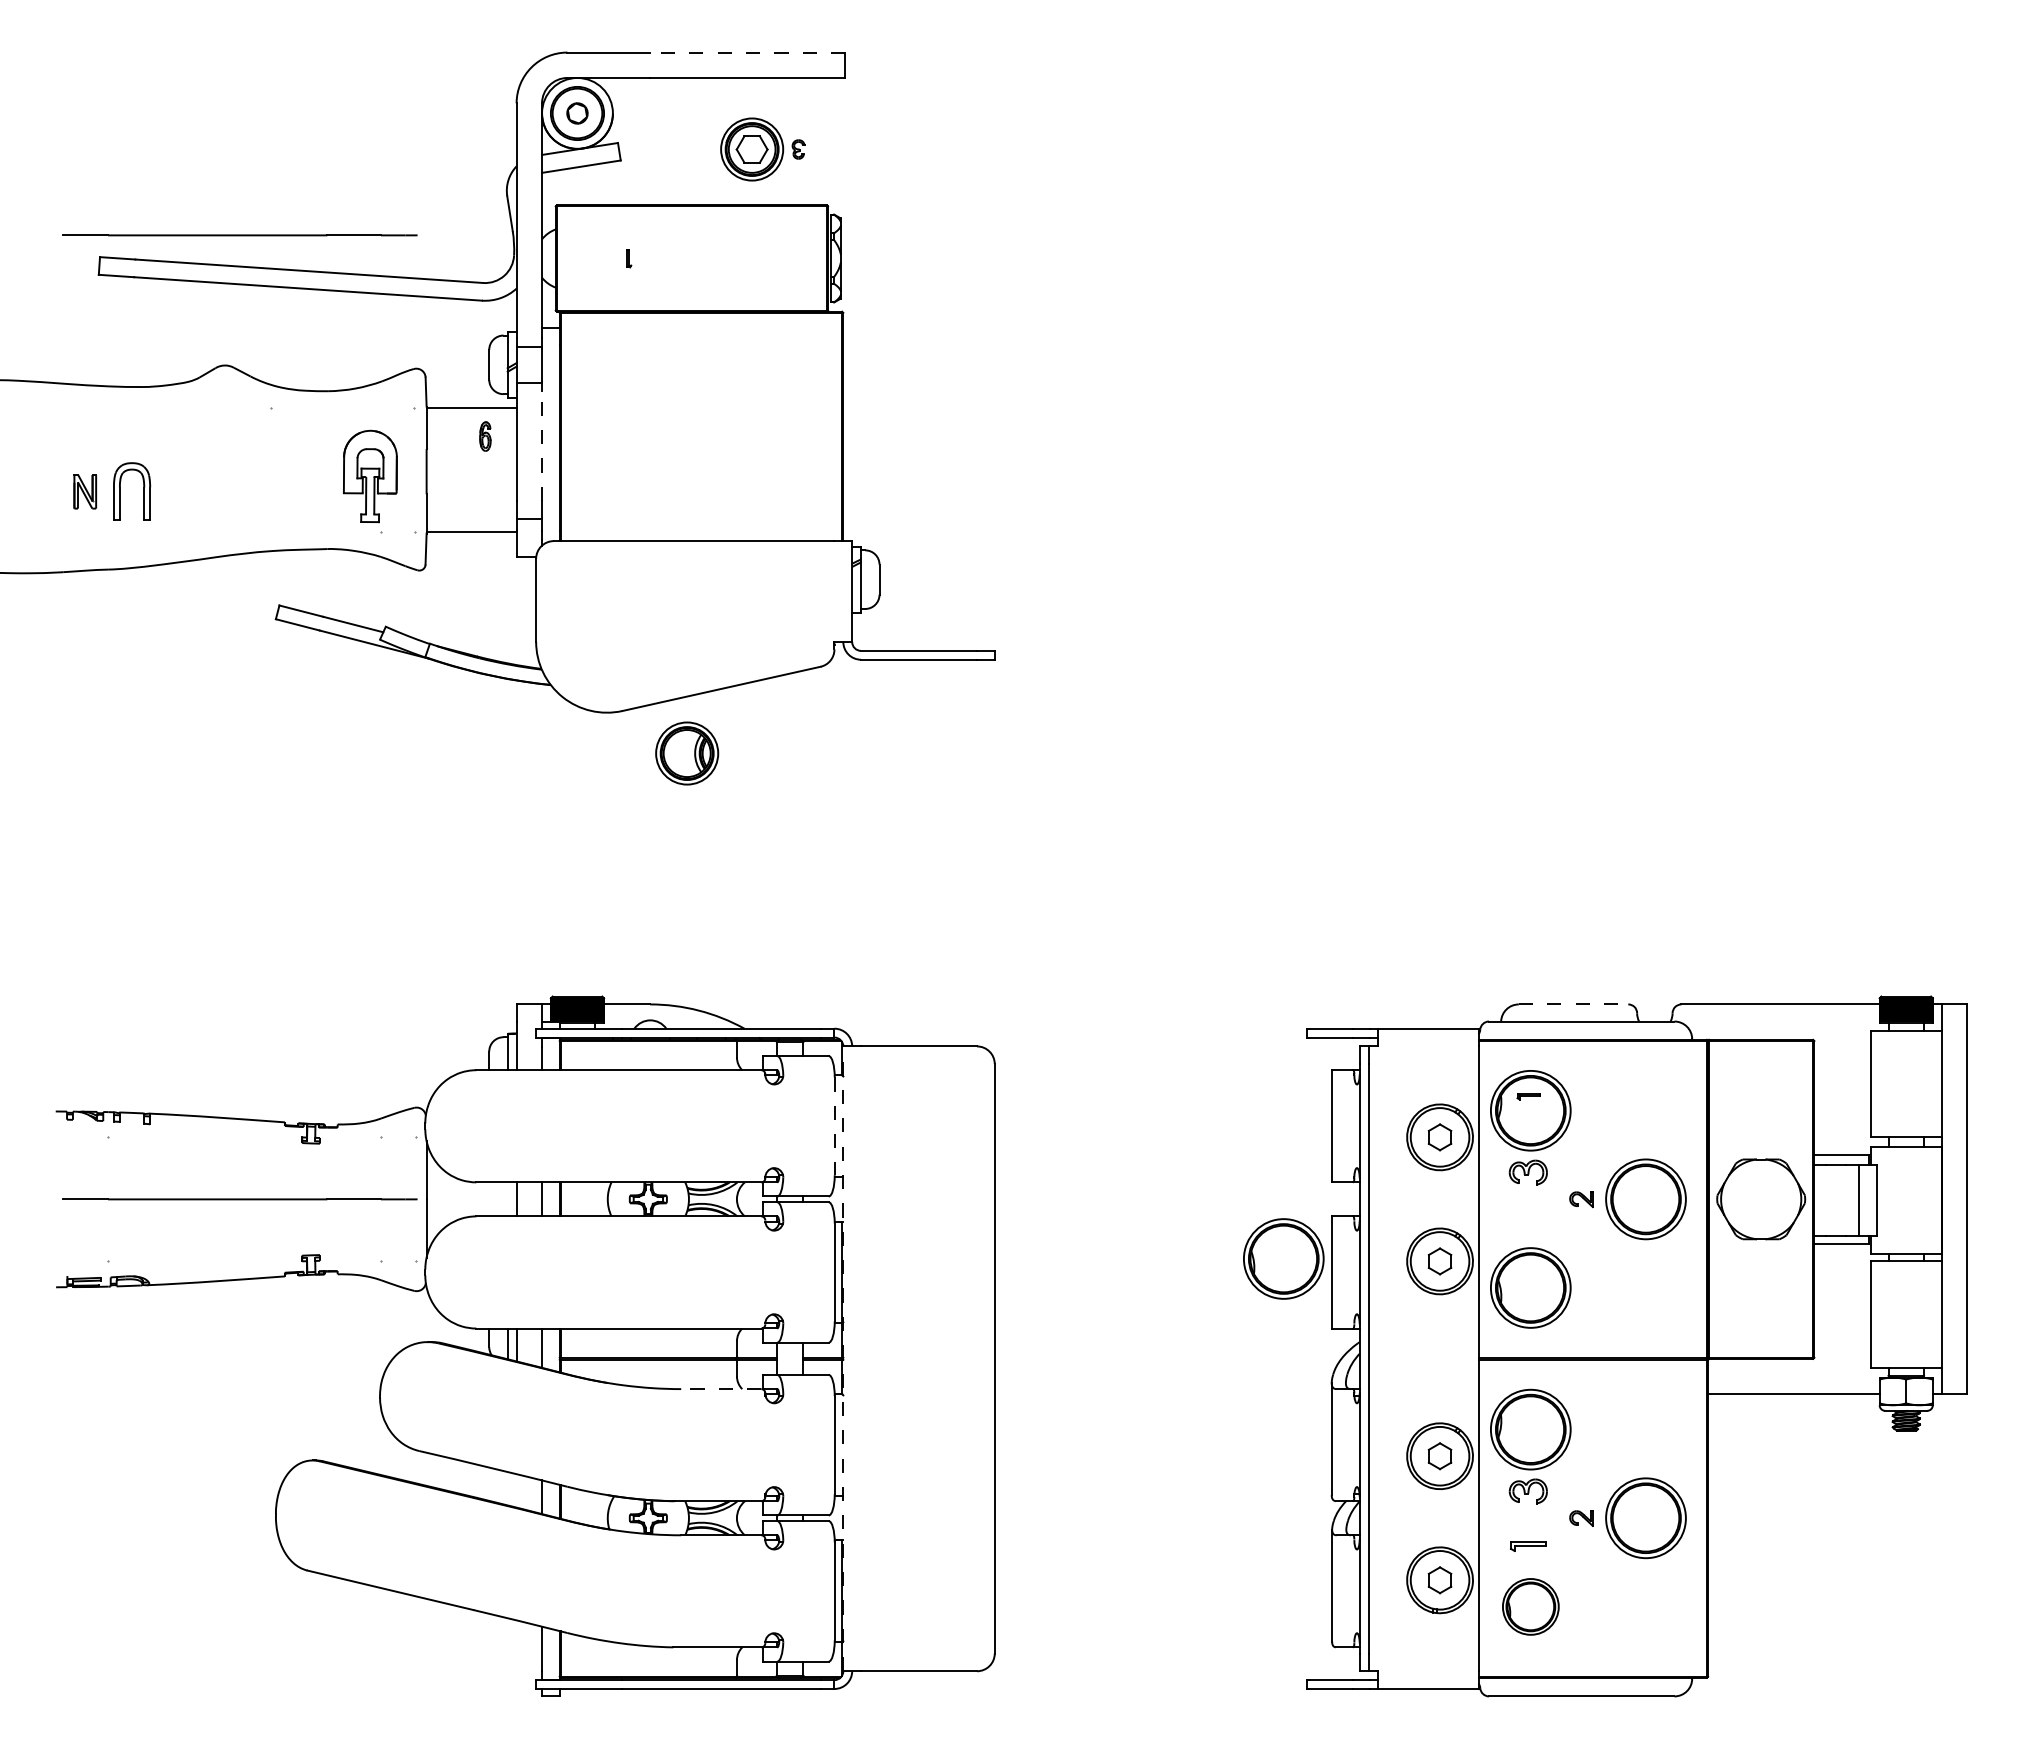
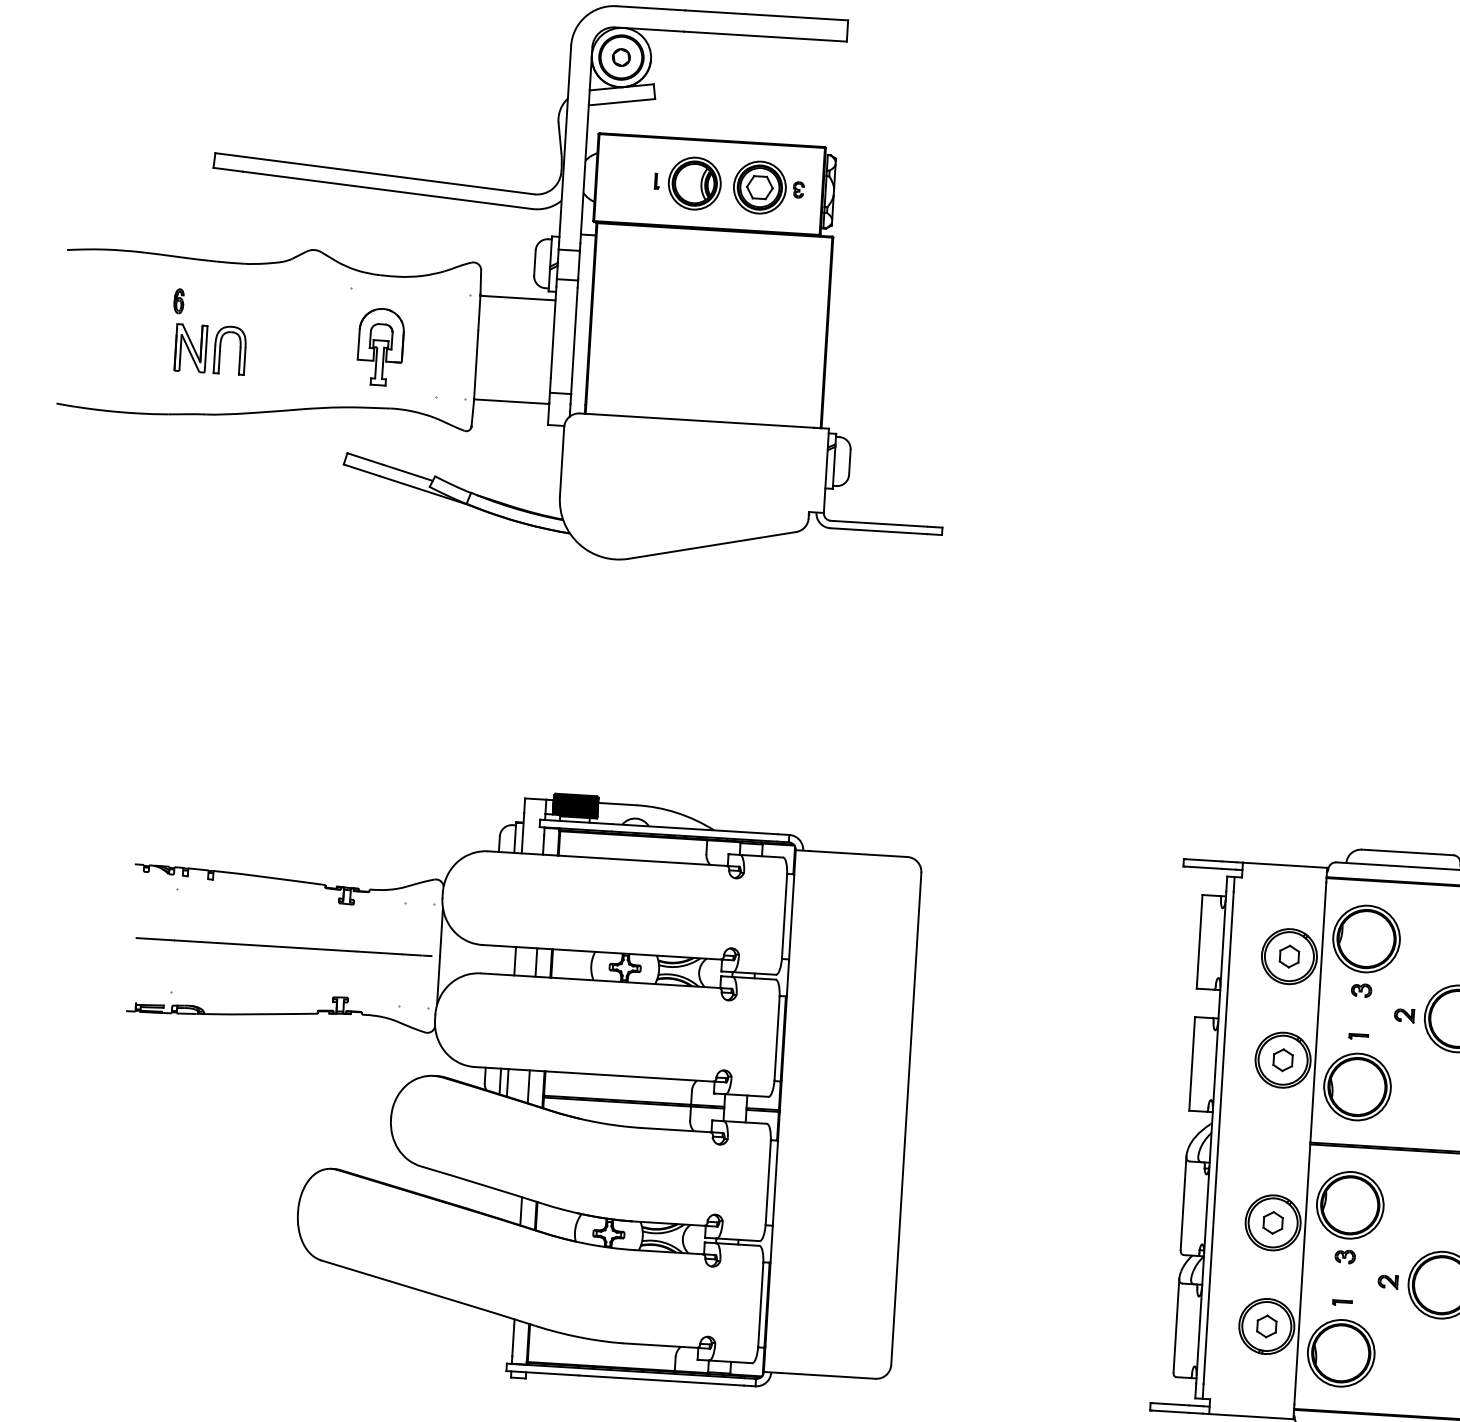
line: (747, 52) -> (766, 15), dashed -> solid
part: (762, 149) -> (768, 188), moved
line: (239, 235) -> (332, 142), removed
part: (485, 436) -> (179, 301), moved
line: (542, 446) -> (575, 333), dashed -> solid
part: (370, 476) -> (380, 347), moved
part: (85, 491) -> (191, 348), size x1.67
part: (687, 753) -> (695, 183), moved
line: (1573, 1004) -> (1407, 852), dashed -> solid
part: (1528, 1096) -> (1358, 1036), moved
line: (834, 1126) -> (784, 916), dashed -> solid
part: (1528, 1172) -> (1361, 990), size x0.62
part: (1283, 1258) -> (1152, 1049), removed
line: (843, 1358) -> (780, 1110), dashed -> solid
line: (720, 1389) -> (675, 1130), dashed -> solid
part: (1528, 1491) -> (1345, 1256), size x0.62
part: (1528, 1546) -> (1342, 1302), size x0.62
part: (1530, 1606) -> (1341, 1352), size x1.43

